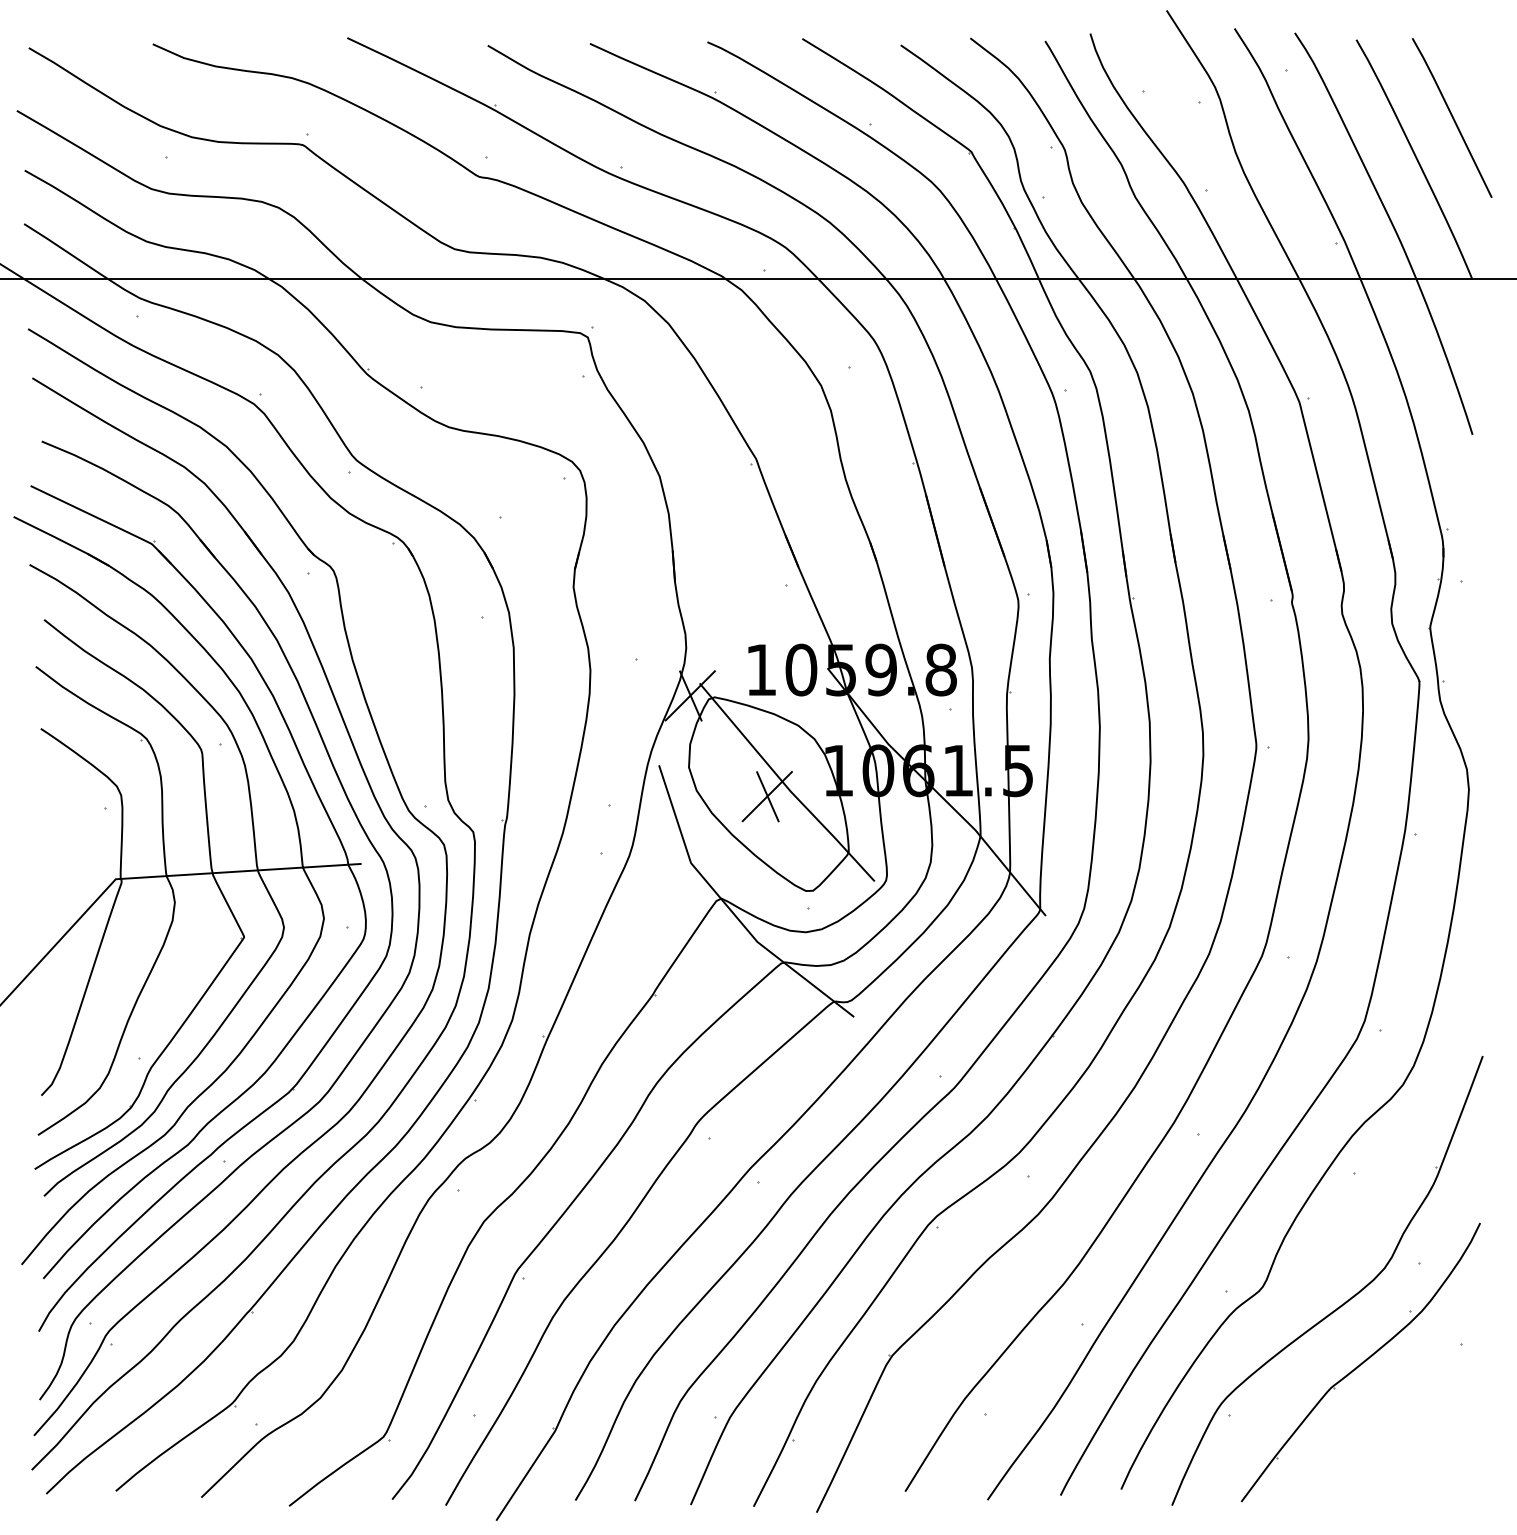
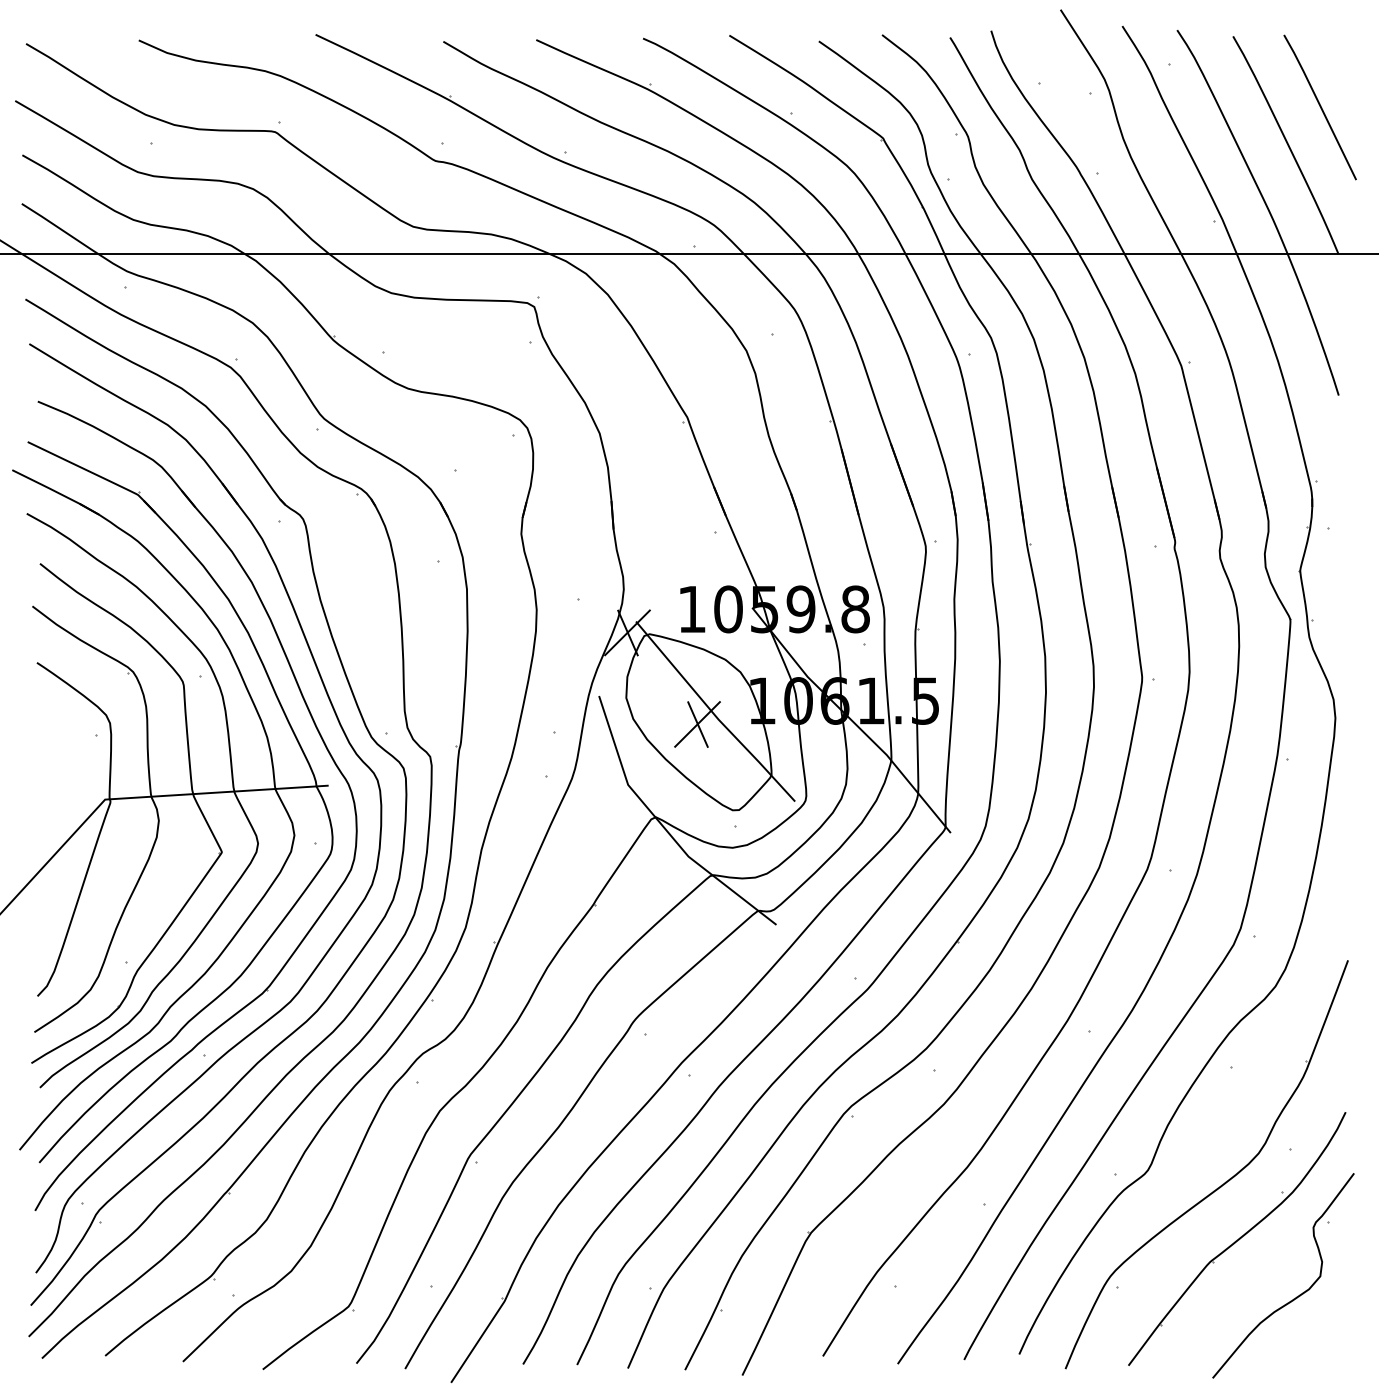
curve: (1426, 1425) -> (1296, 1296), added

